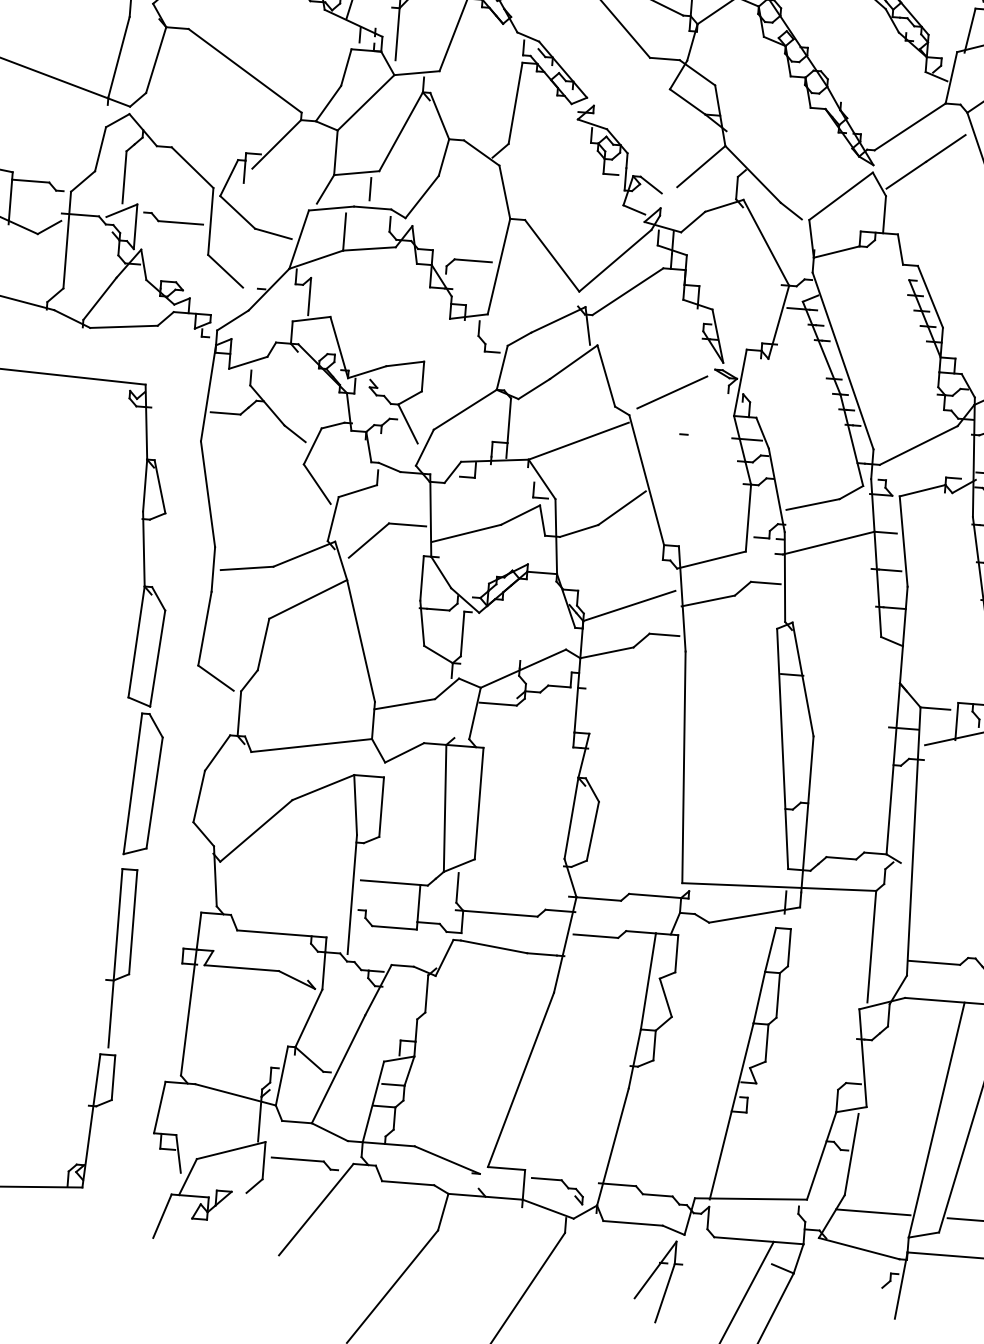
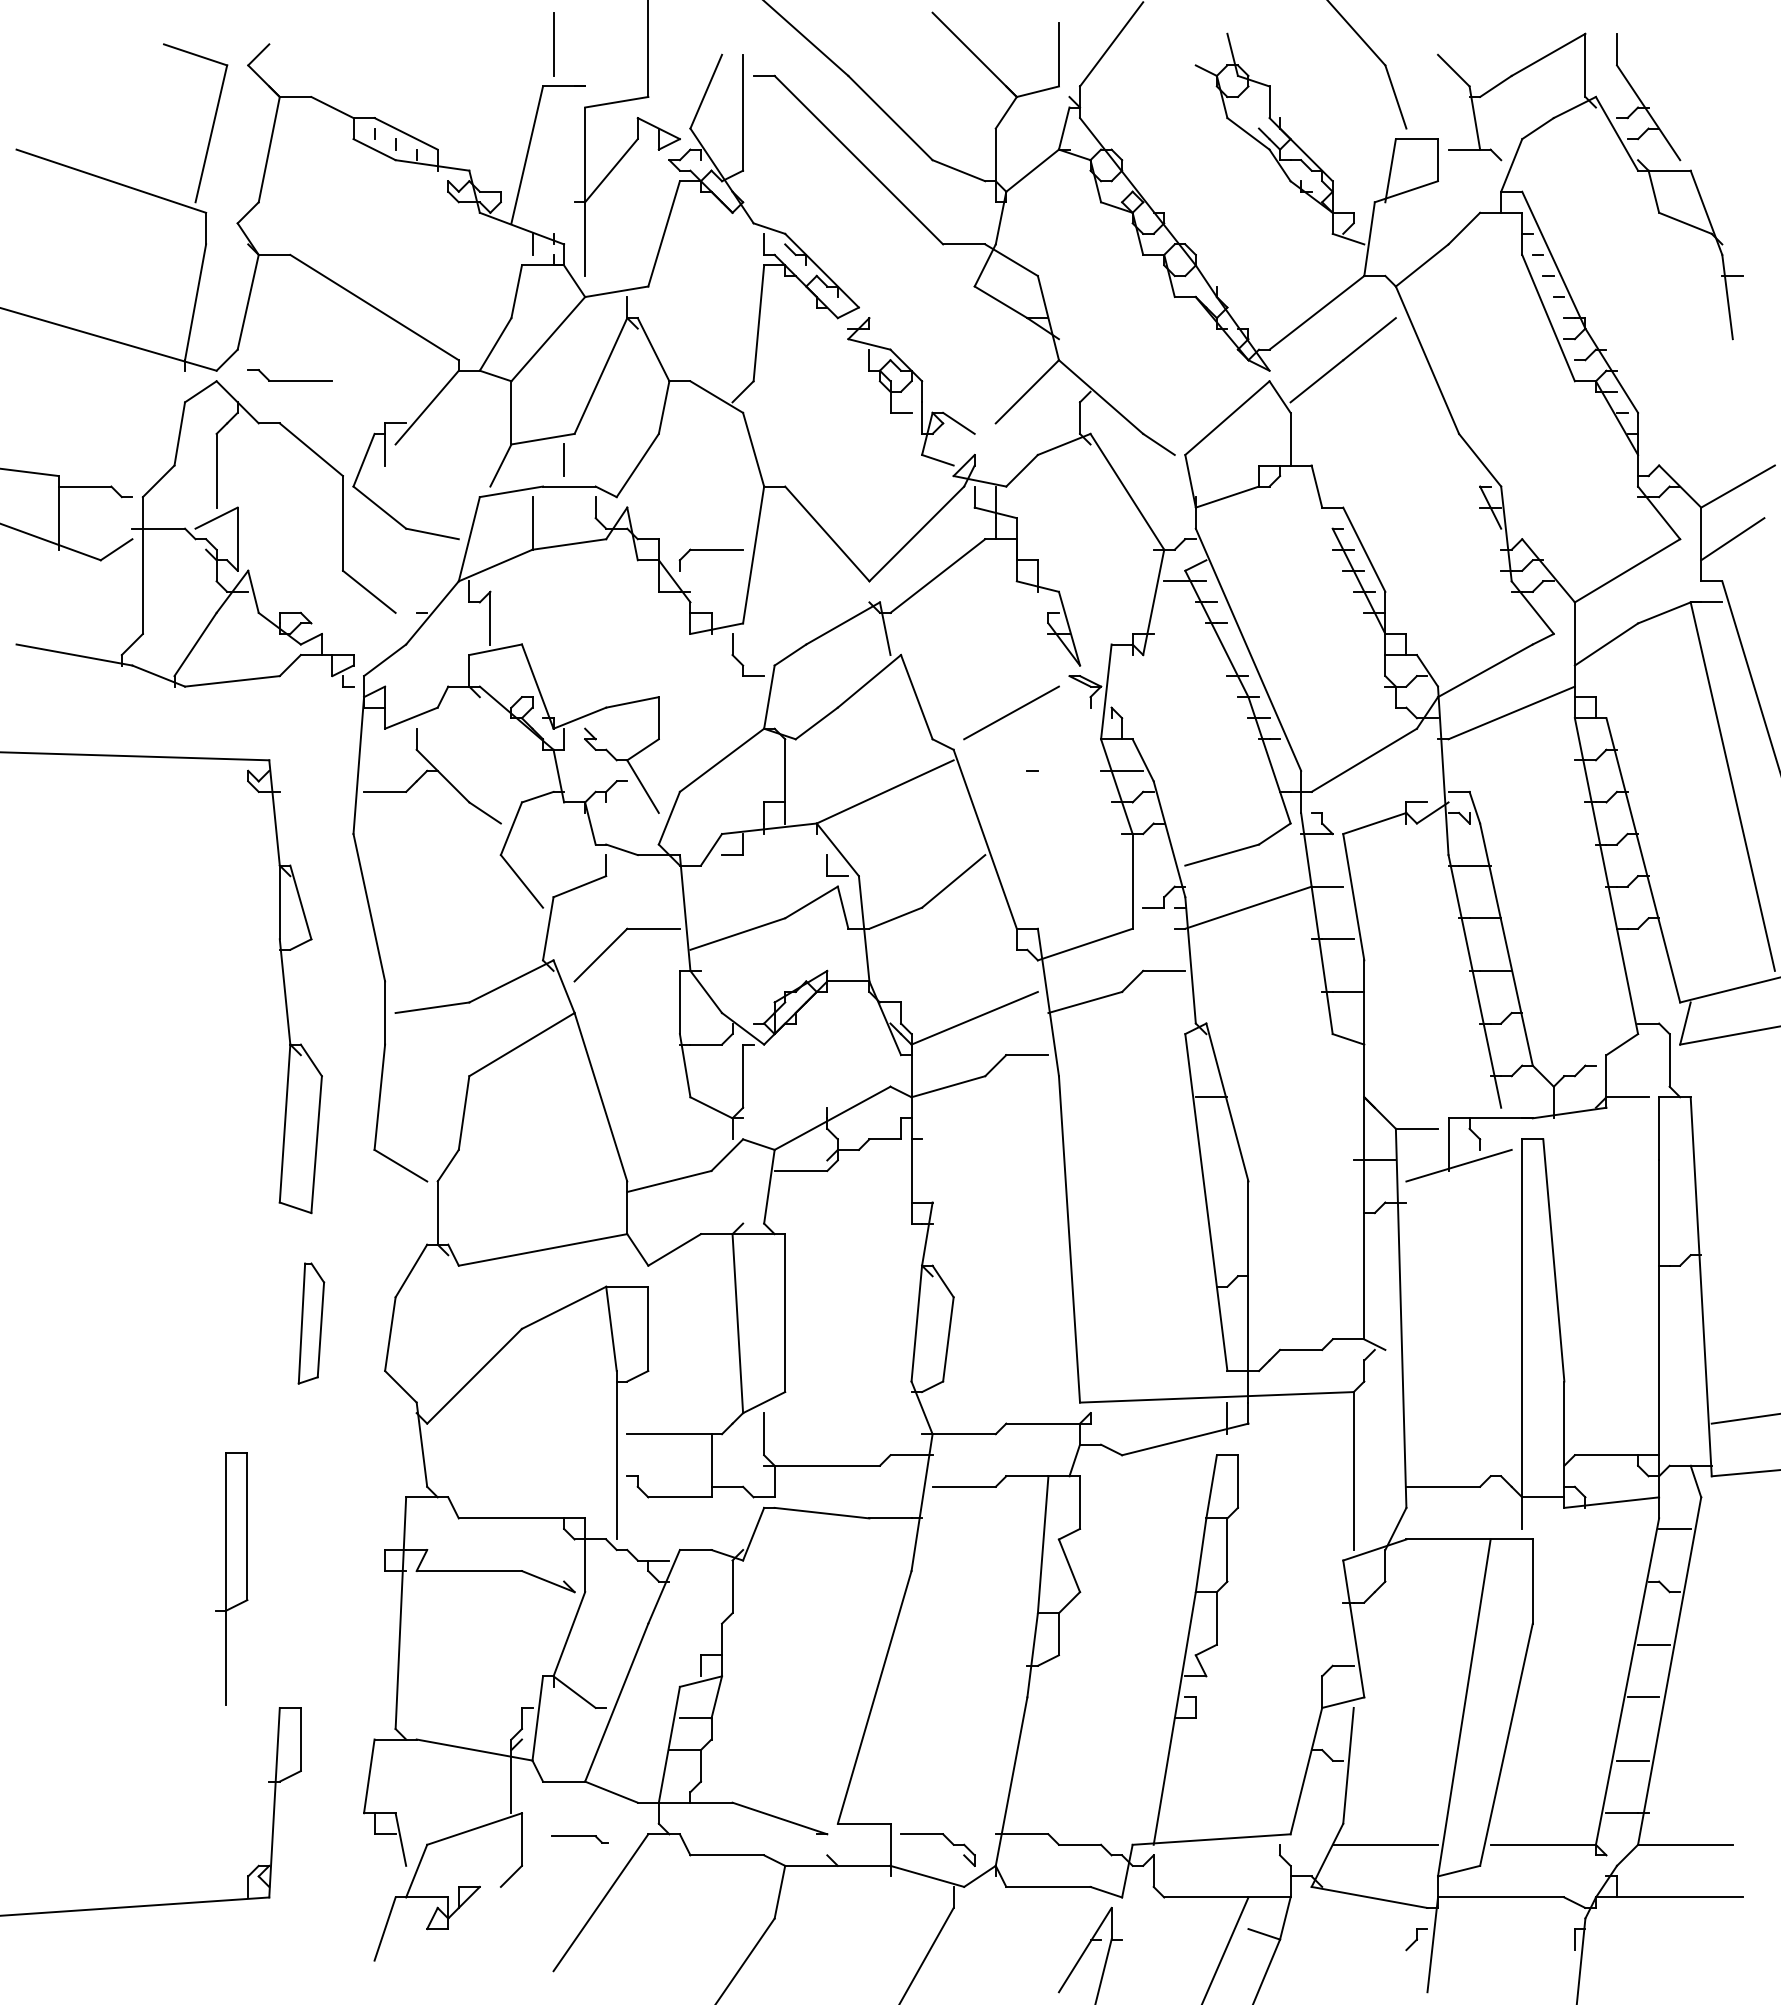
part: (173, 218) -> (289, 375), moved
part: (144, 784) -> (311, 1323), size x0.6
part: (119, 958) -> (231, 1578), moved
part: (304, 1163) -> (579, 1839), size x0.6

